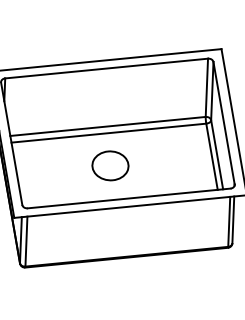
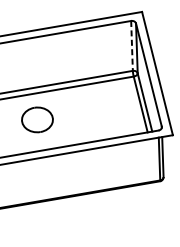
line: (206, 88) -> (131, 46), solid -> dashed
part: (110, 165) -> (37, 119), moved

